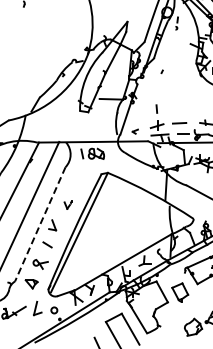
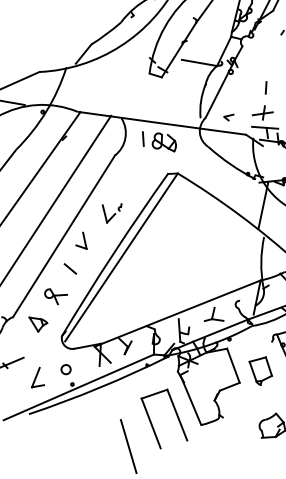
part: (67, 204) -> (109, 212), size x1.67
line: (40, 224) -> (64, 236), dashed -> solid
part: (37, 308) -> (38, 378), moved

